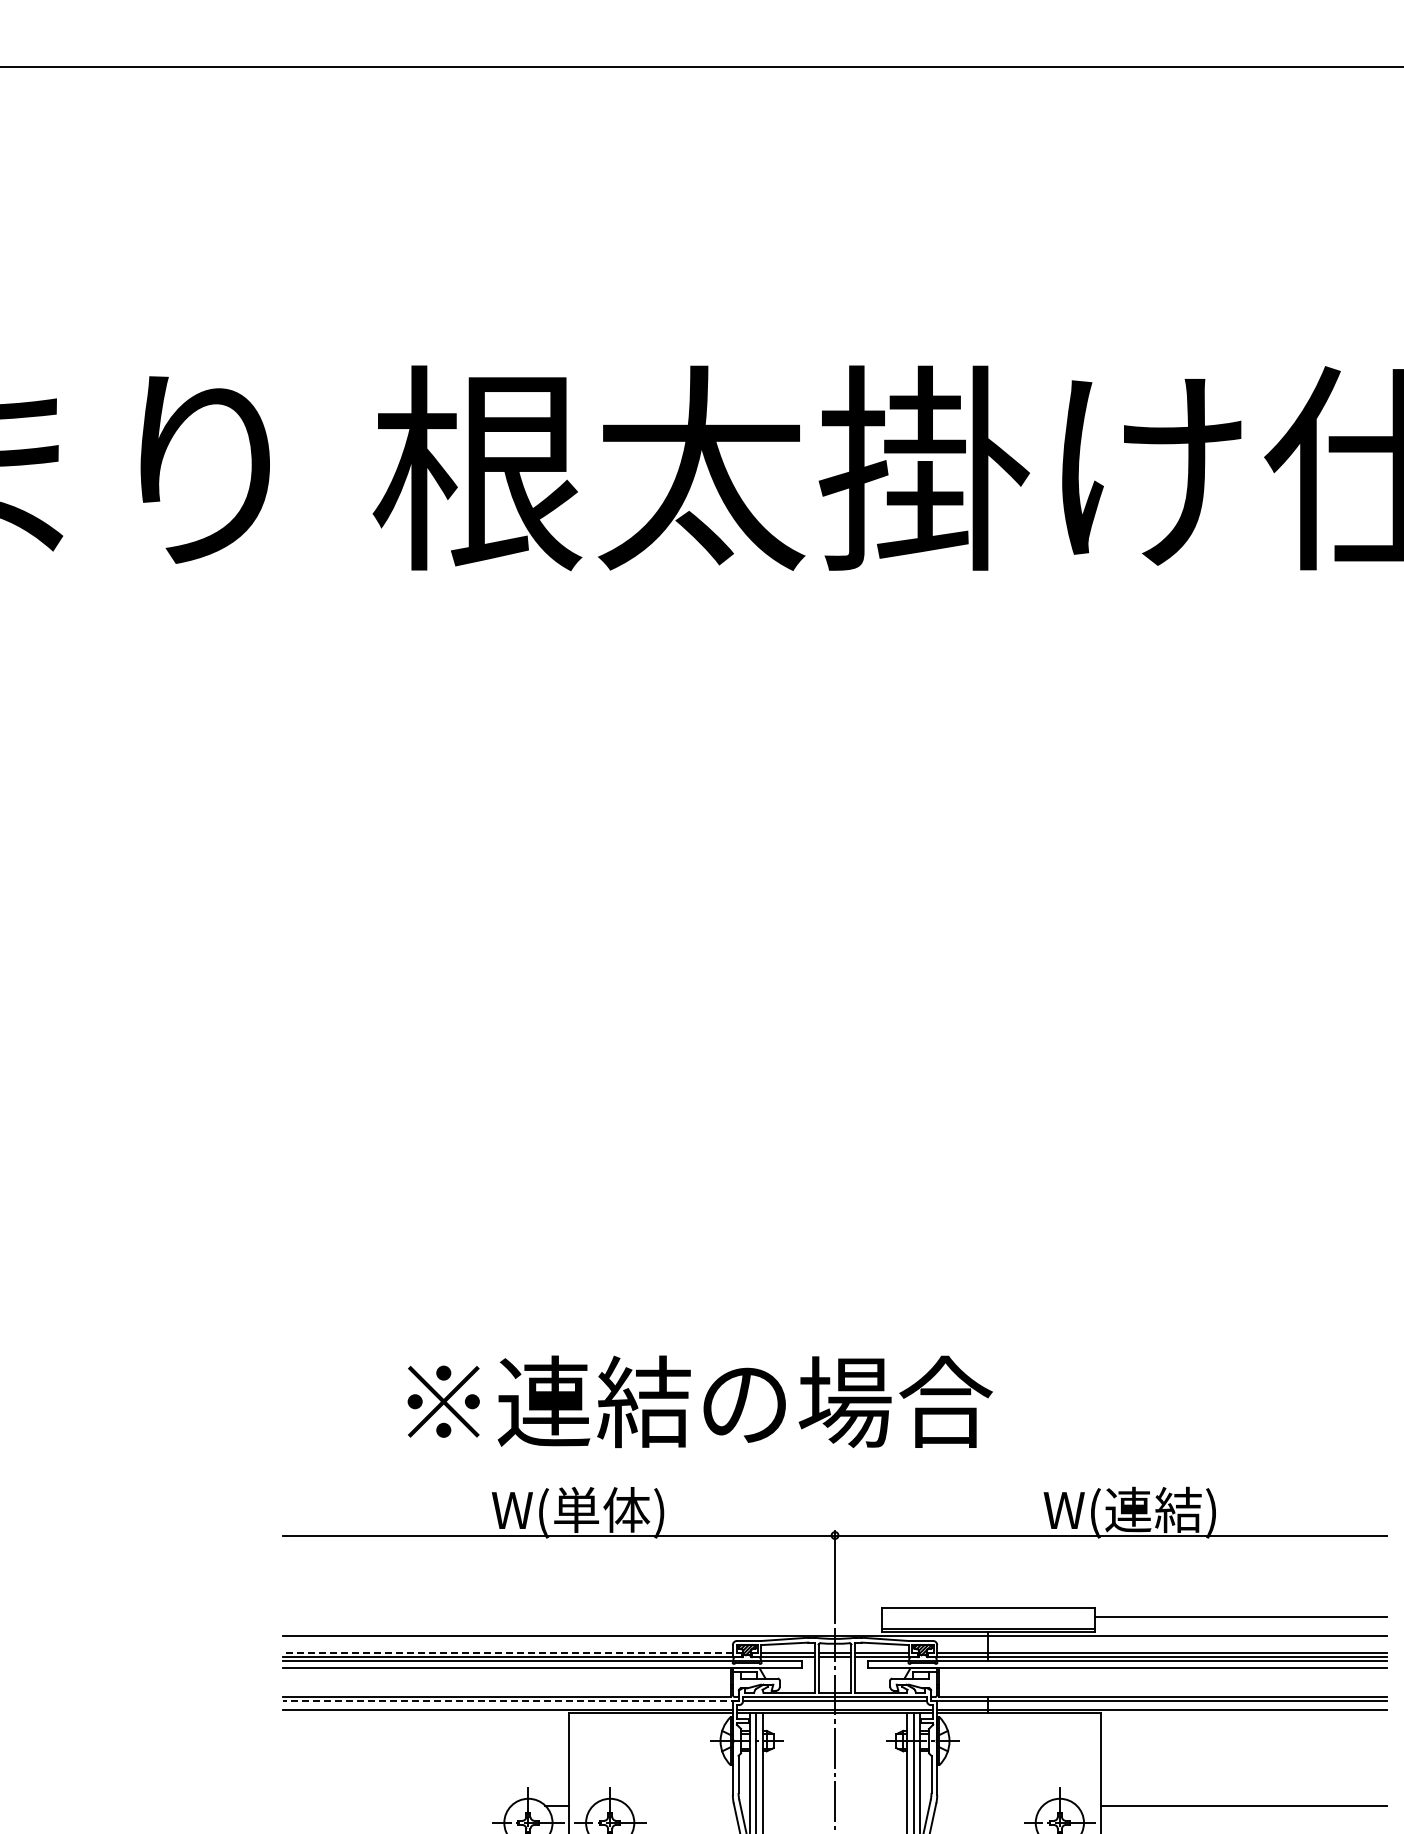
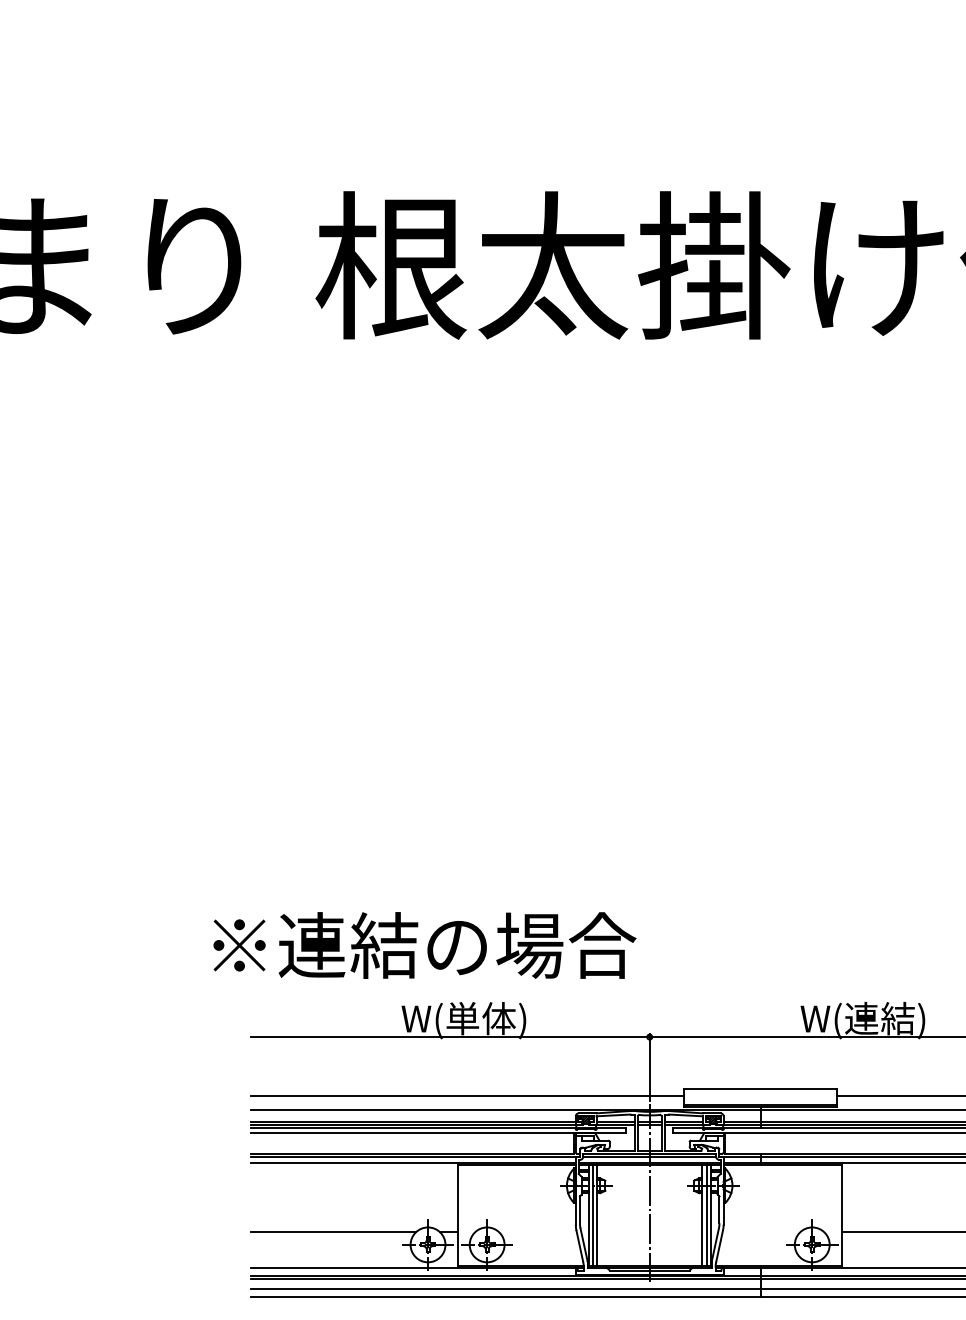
text: (699, 1401) -> (424, 945), moved
line: (582, 1617) -> (467, 1096), added
line: (508, 1652) -> (413, 1121), dashed -> solid
line: (509, 1701) -> (414, 1157), dashed -> solid
line: (397, 1805) -> (333, 1232), added

